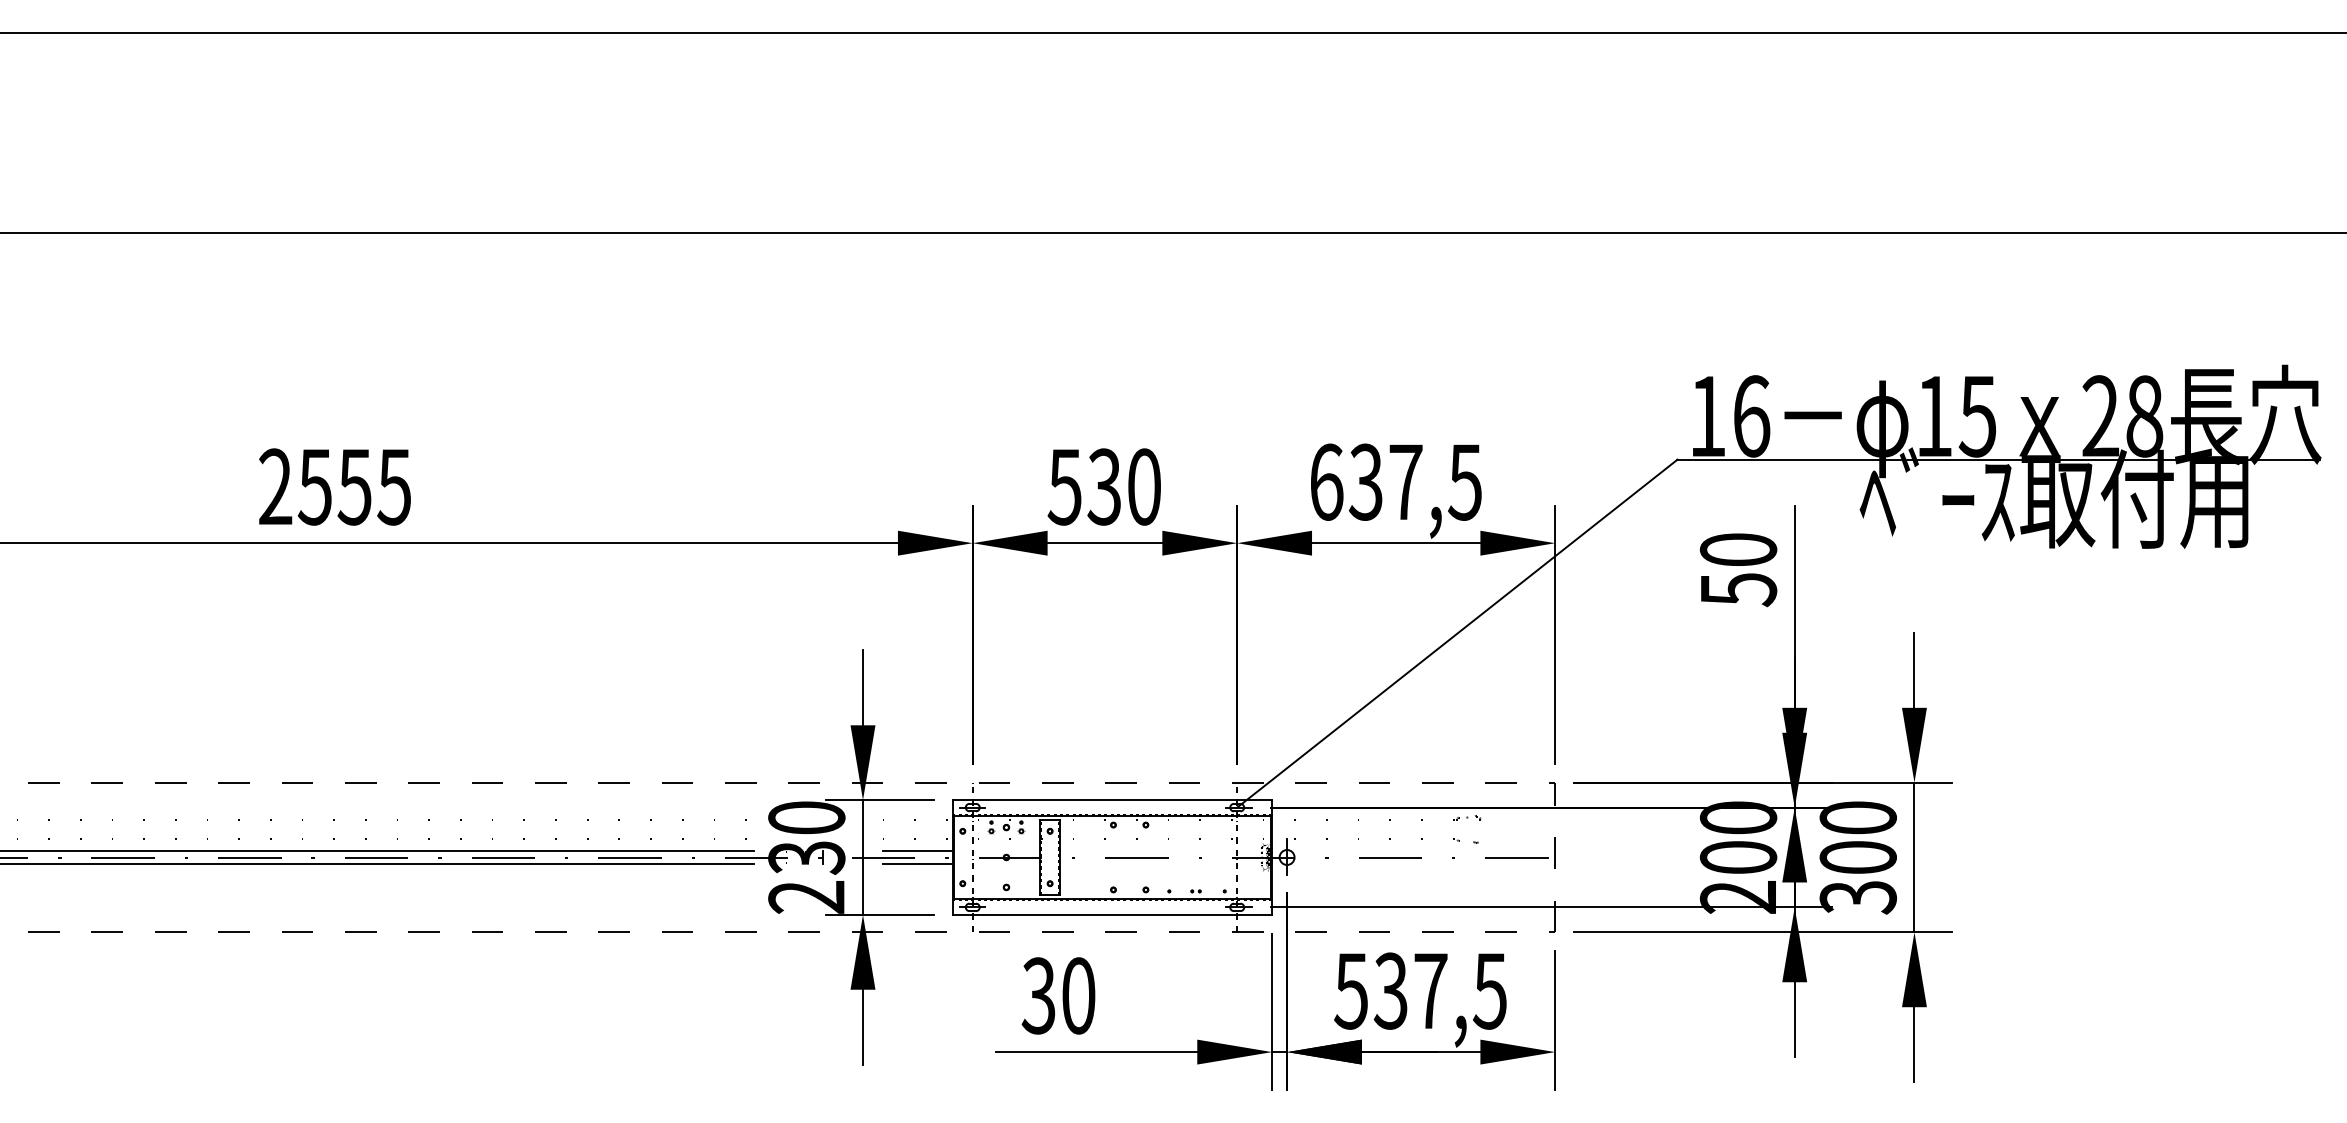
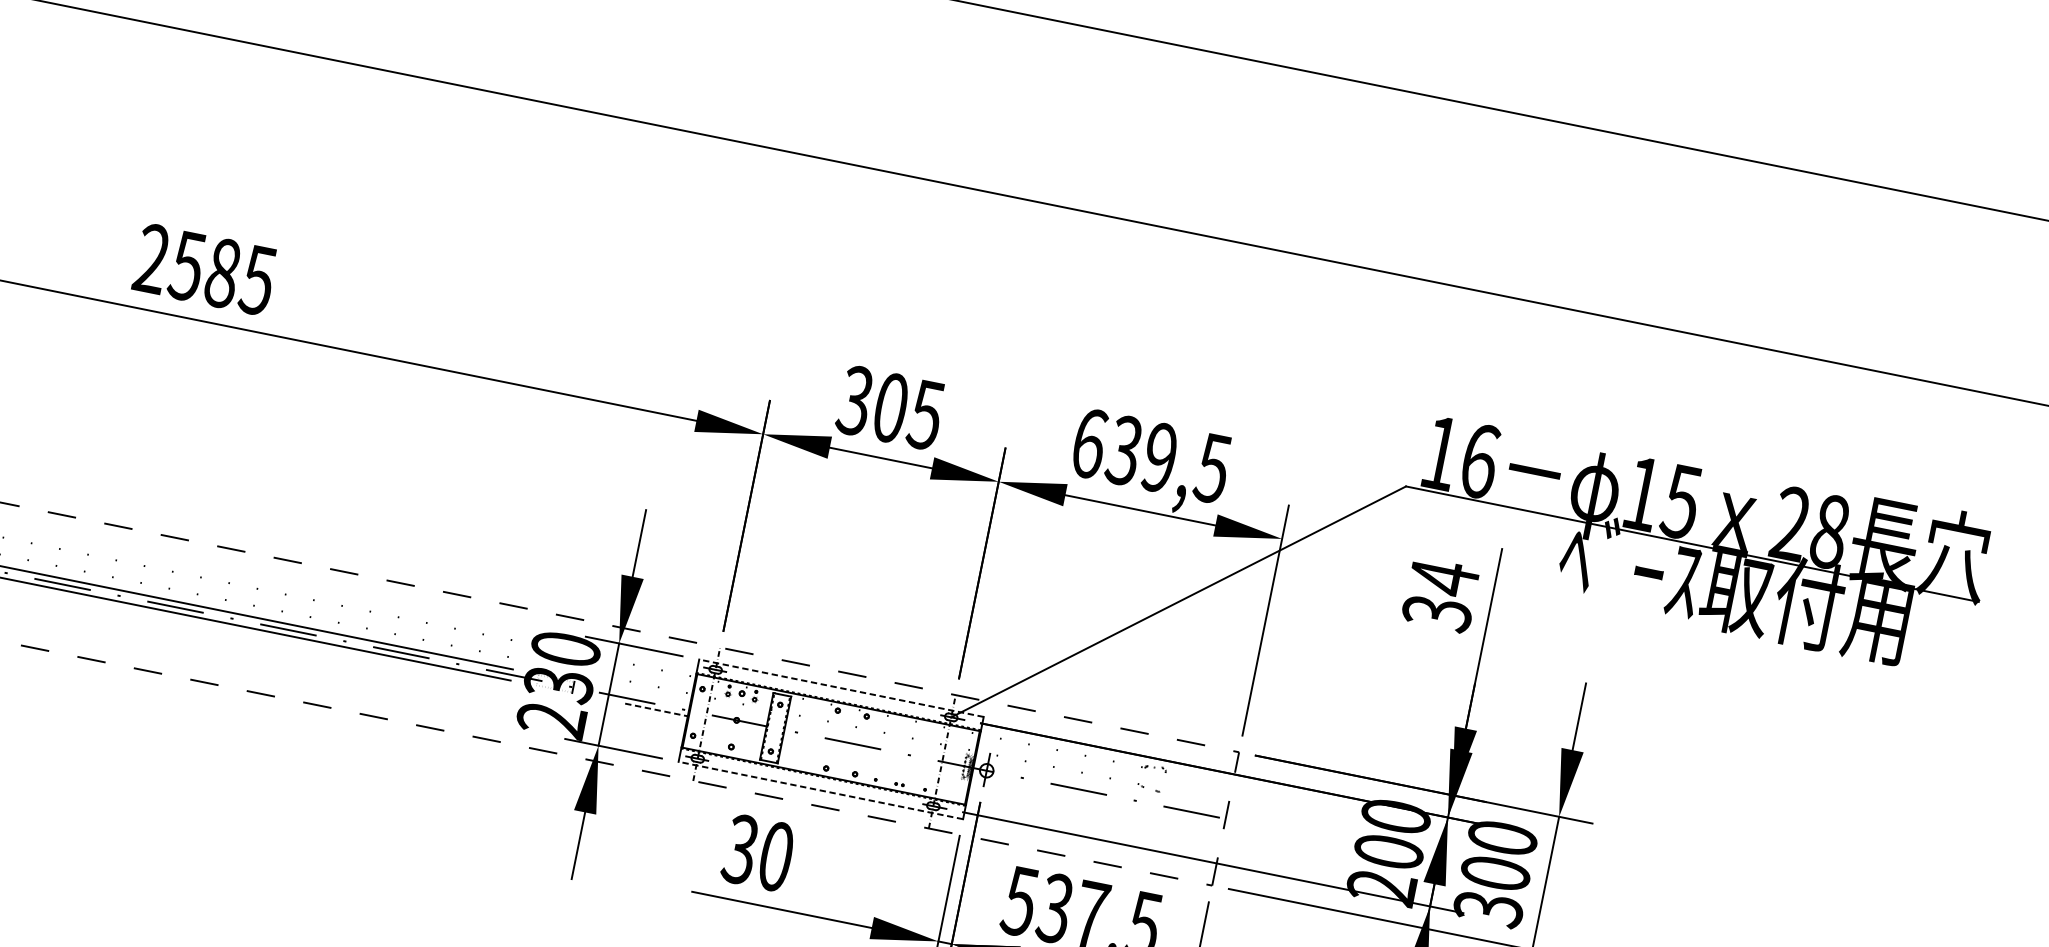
text: (1405, 481) -> (1159, 457), 637,5 -> 639,5
text: (354, 486) -> (222, 272), 2555 -> 2585
text: (1103, 486) -> (889, 407), 530 -> 305
text: (1738, 569) -> (1440, 595), 50 -> 34
line: (1112, 800) -> (841, 688), solid -> dashed
line: (917, 851) -> (658, 699), removed
line: (918, 863) -> (657, 709), solid -> dashed
line: (1112, 914) -> (820, 790), solid -> dashed

